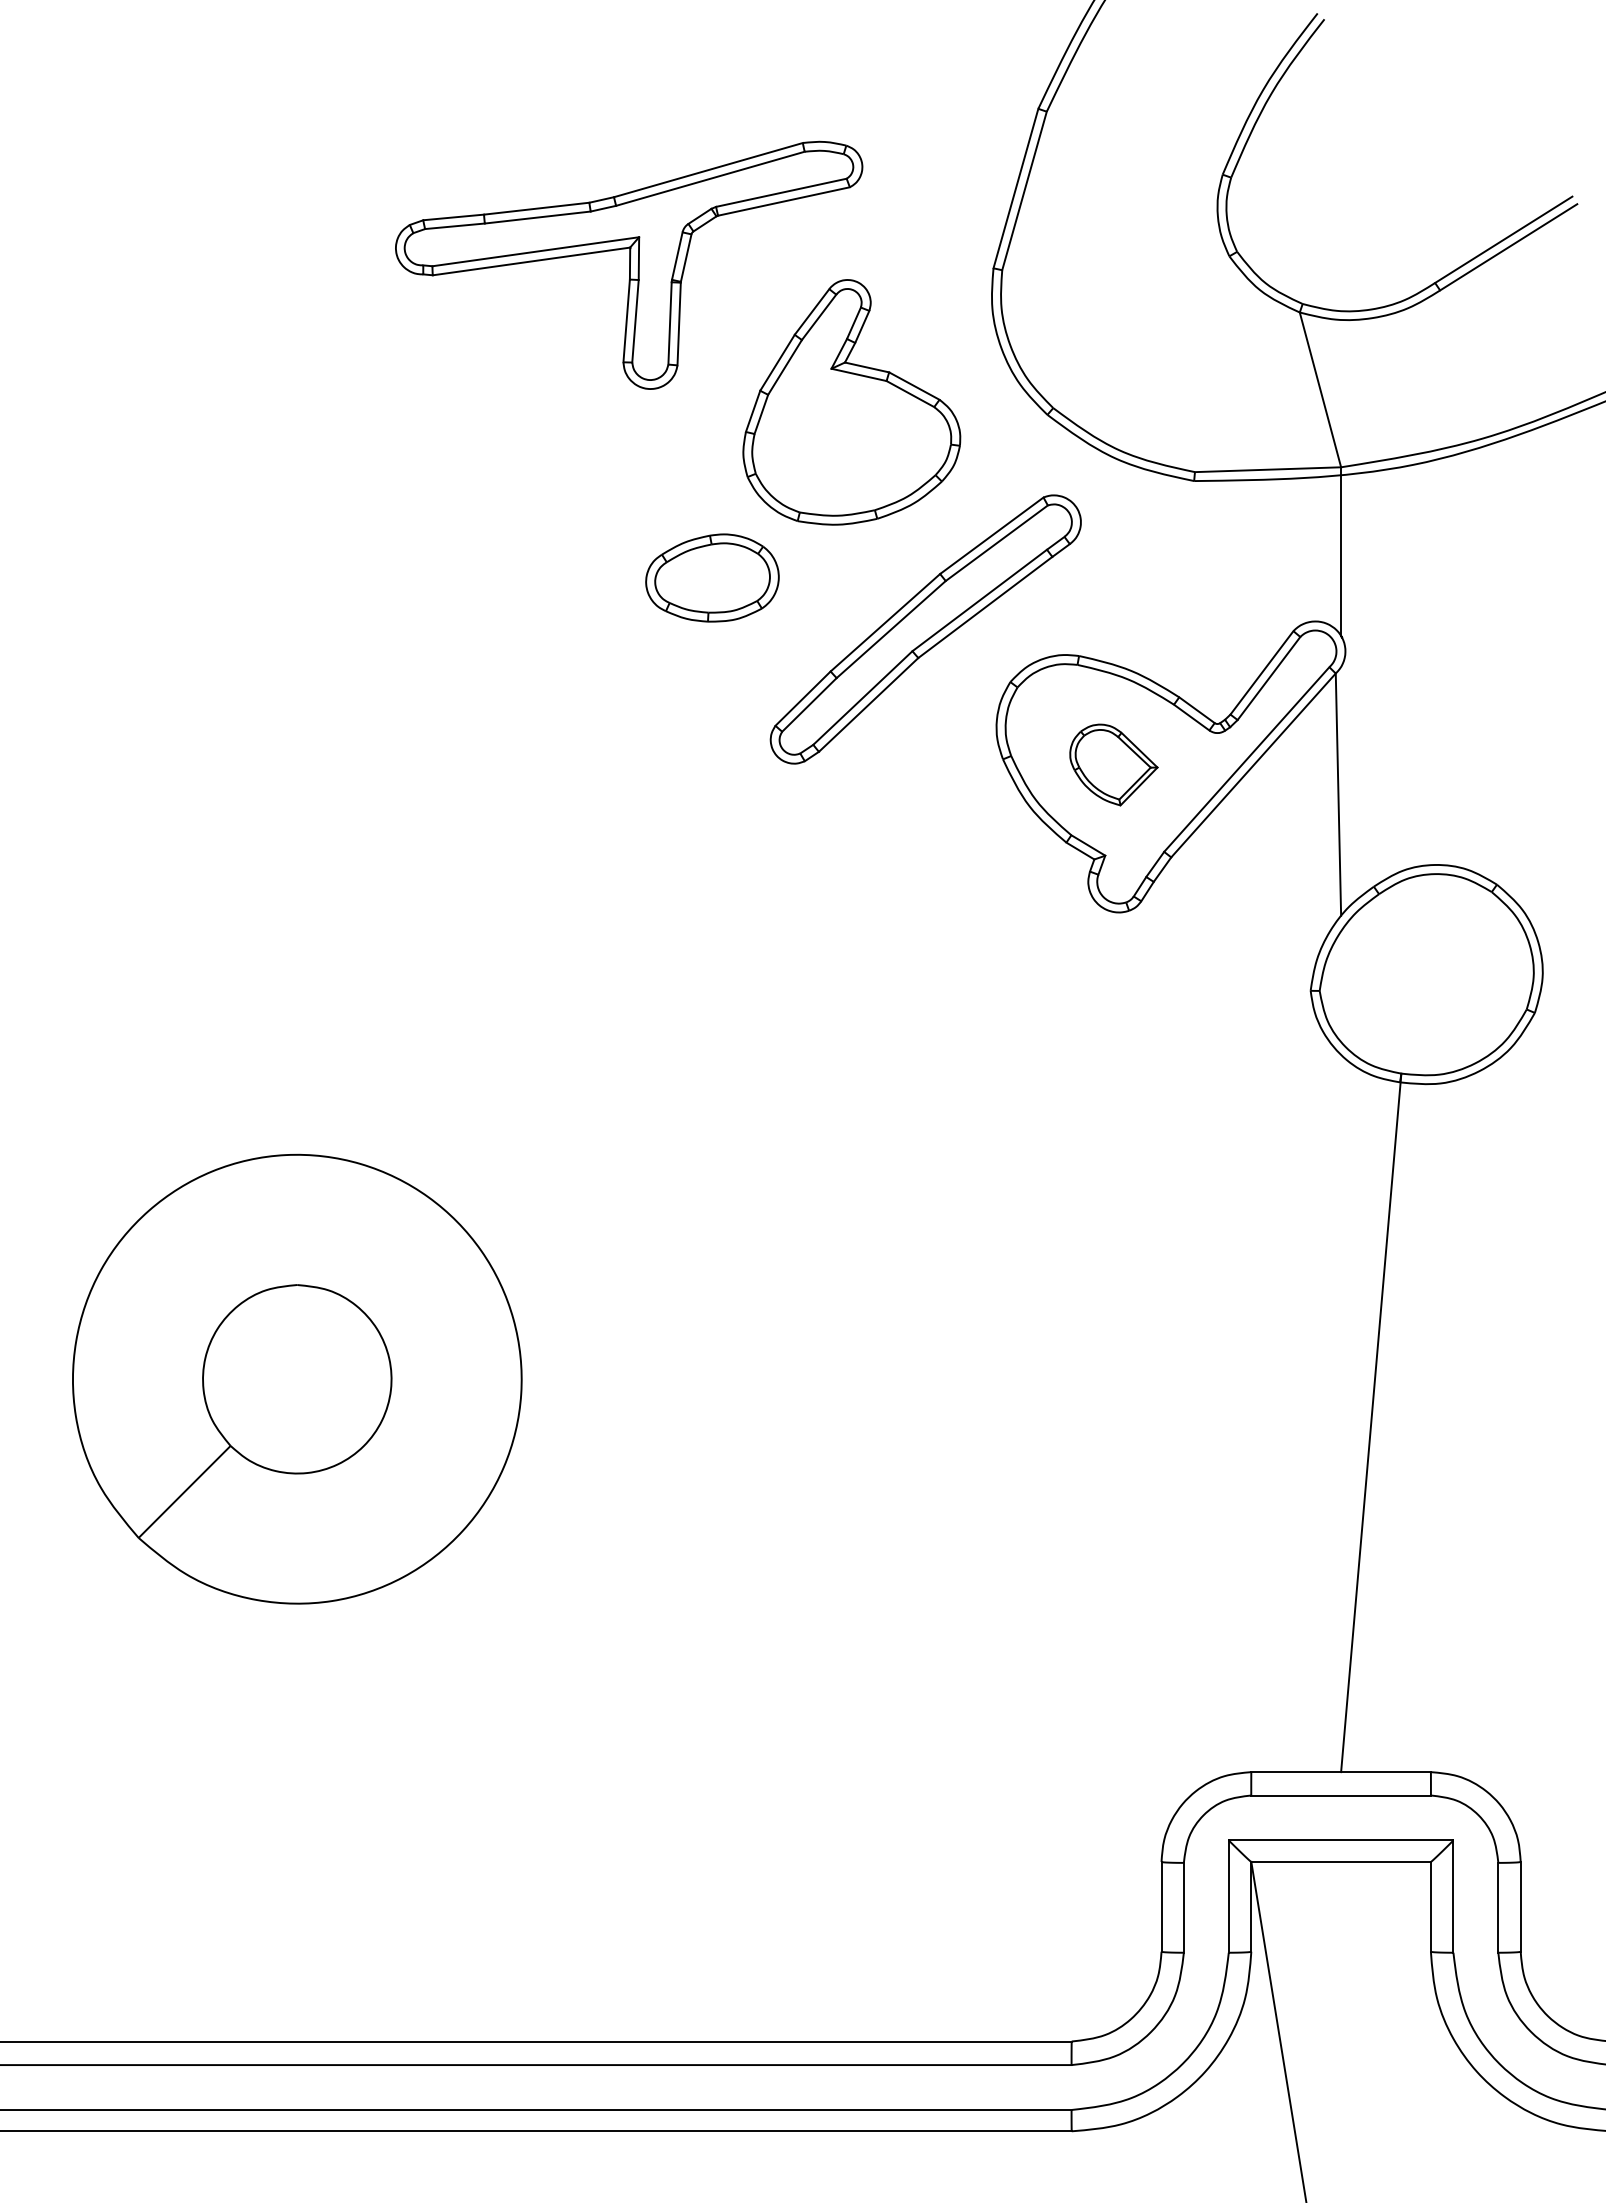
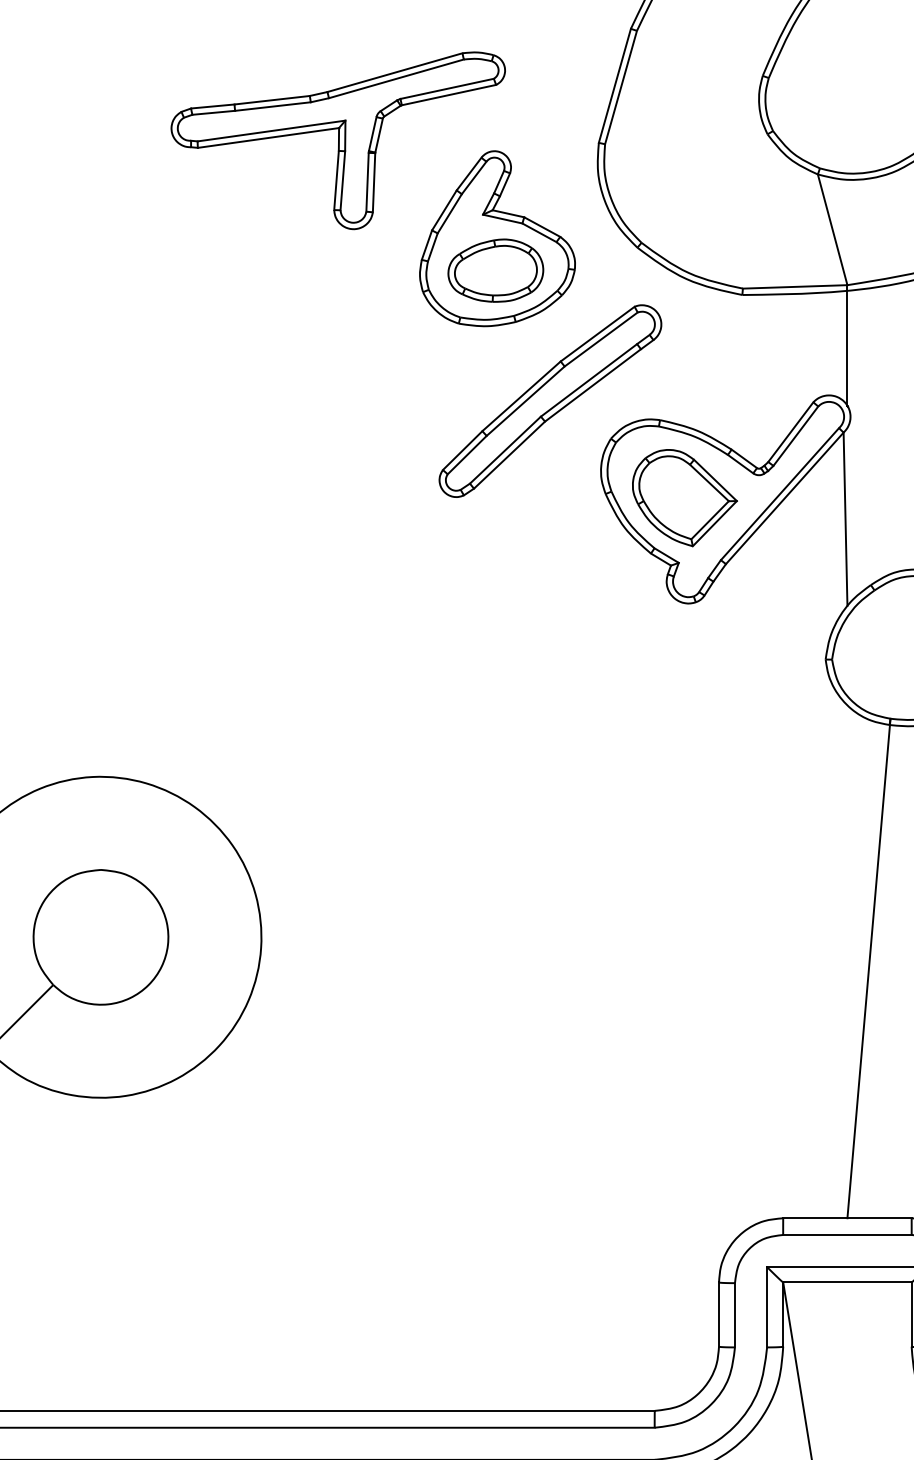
part: (712, 577) -> (495, 270), moved
part: (1113, 764) -> (684, 497), size x1.67

